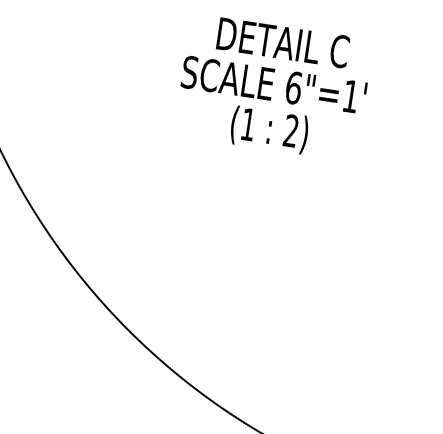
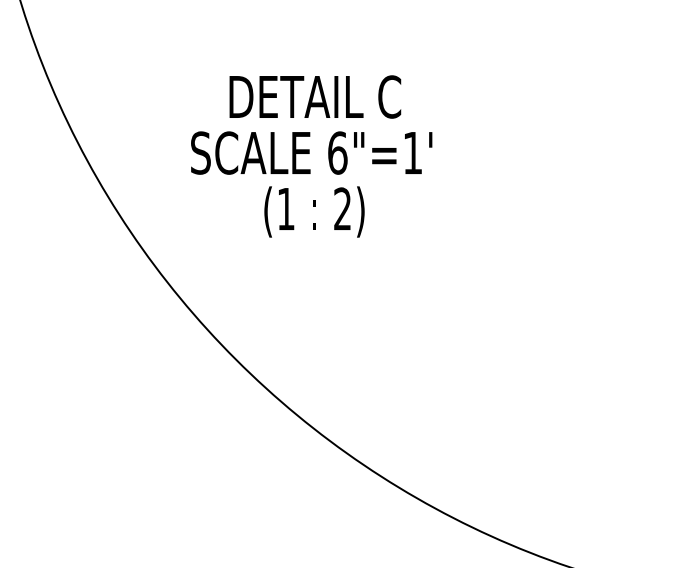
text: (273, 87) -> (311, 156), moved

